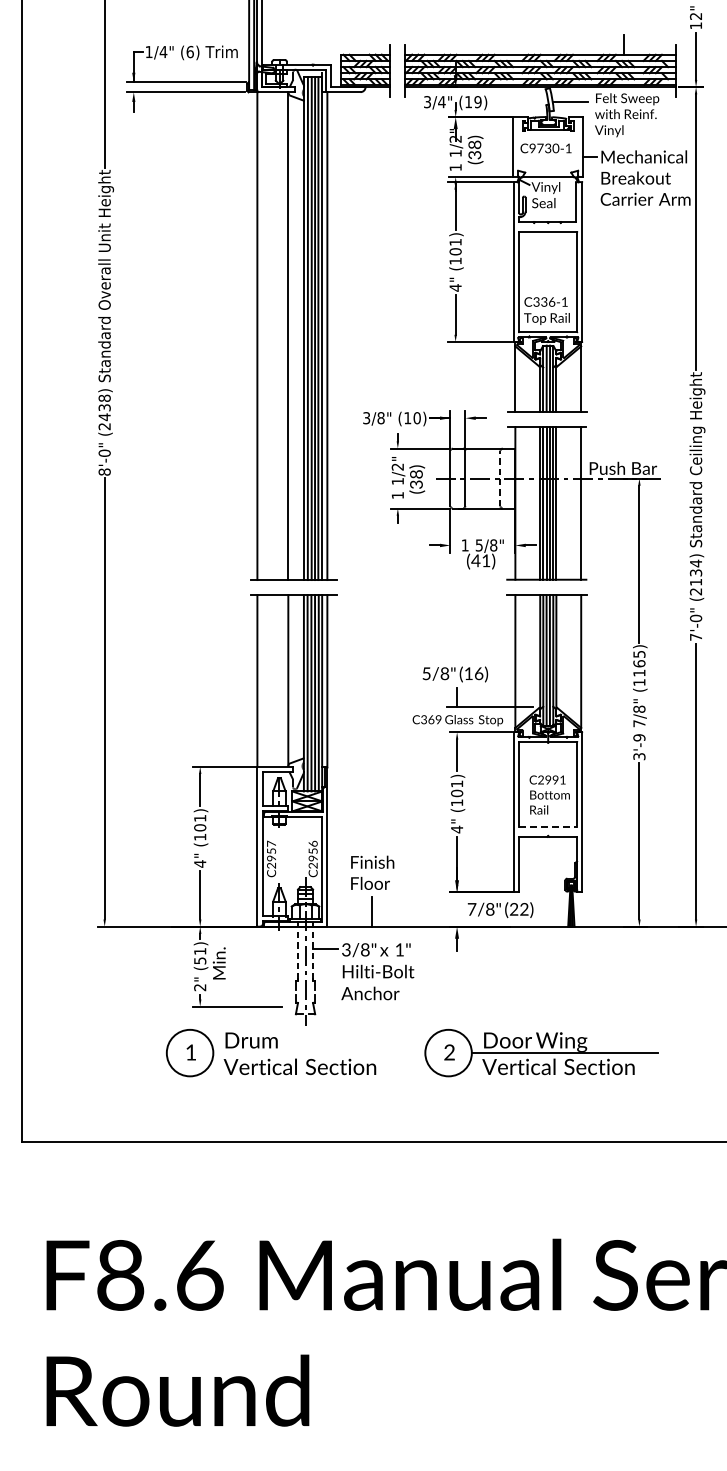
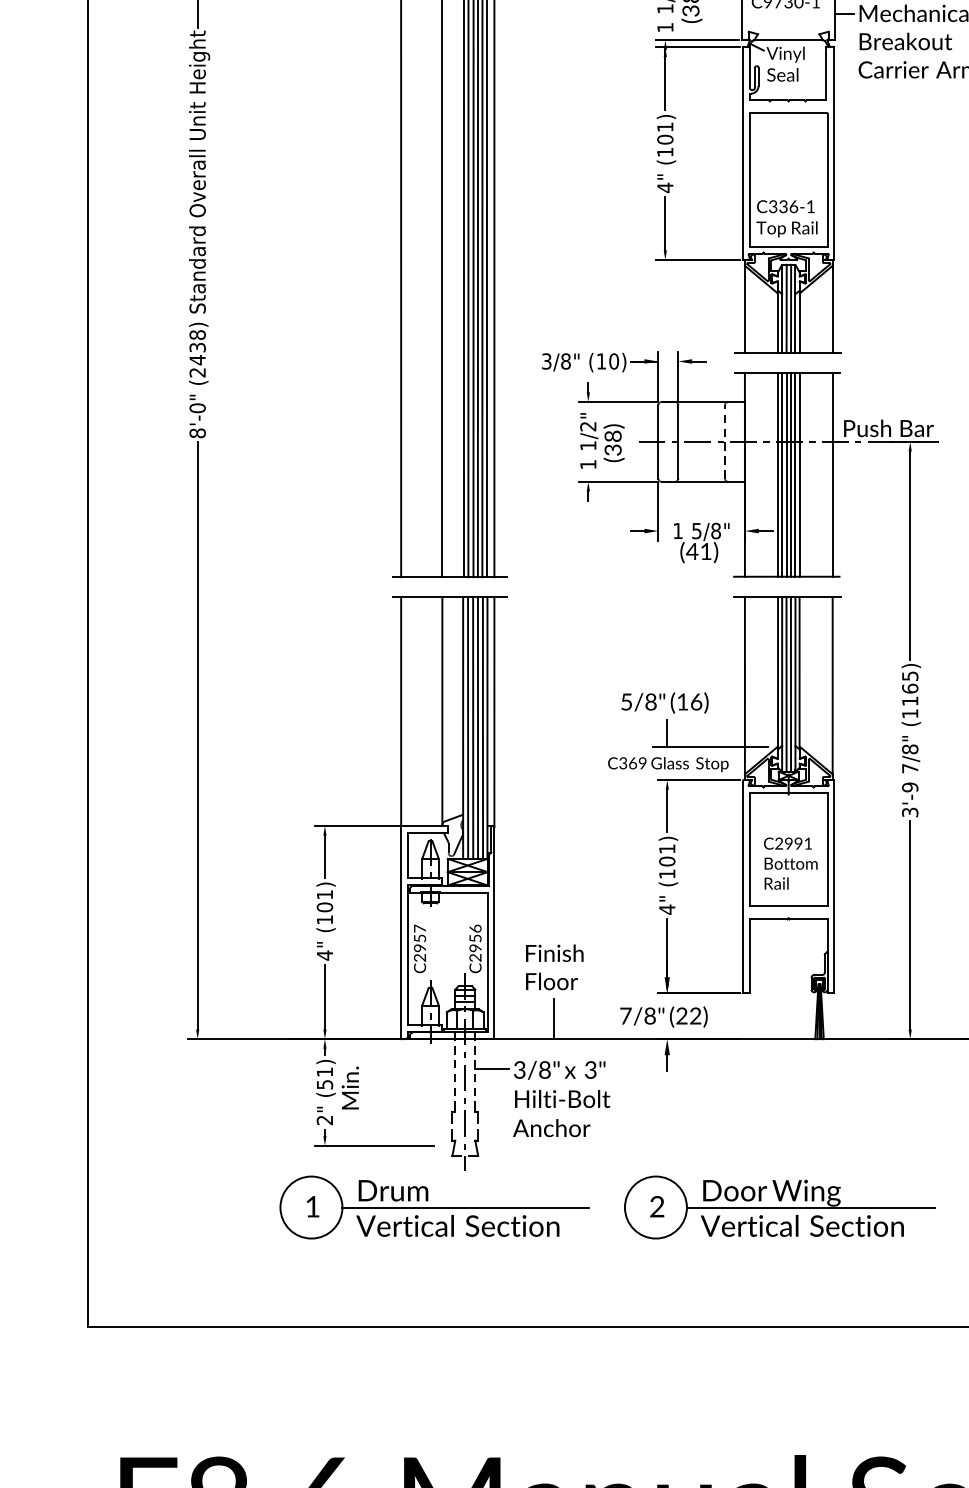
line: (548, 826) -> (789, 905), dashed -> solid
text: (500, 910) -> (663, 1017), moved
text: (399, 949) -> (590, 1069), 1" -> 3"
line: (305, 1053) -> (465, 1208), added

